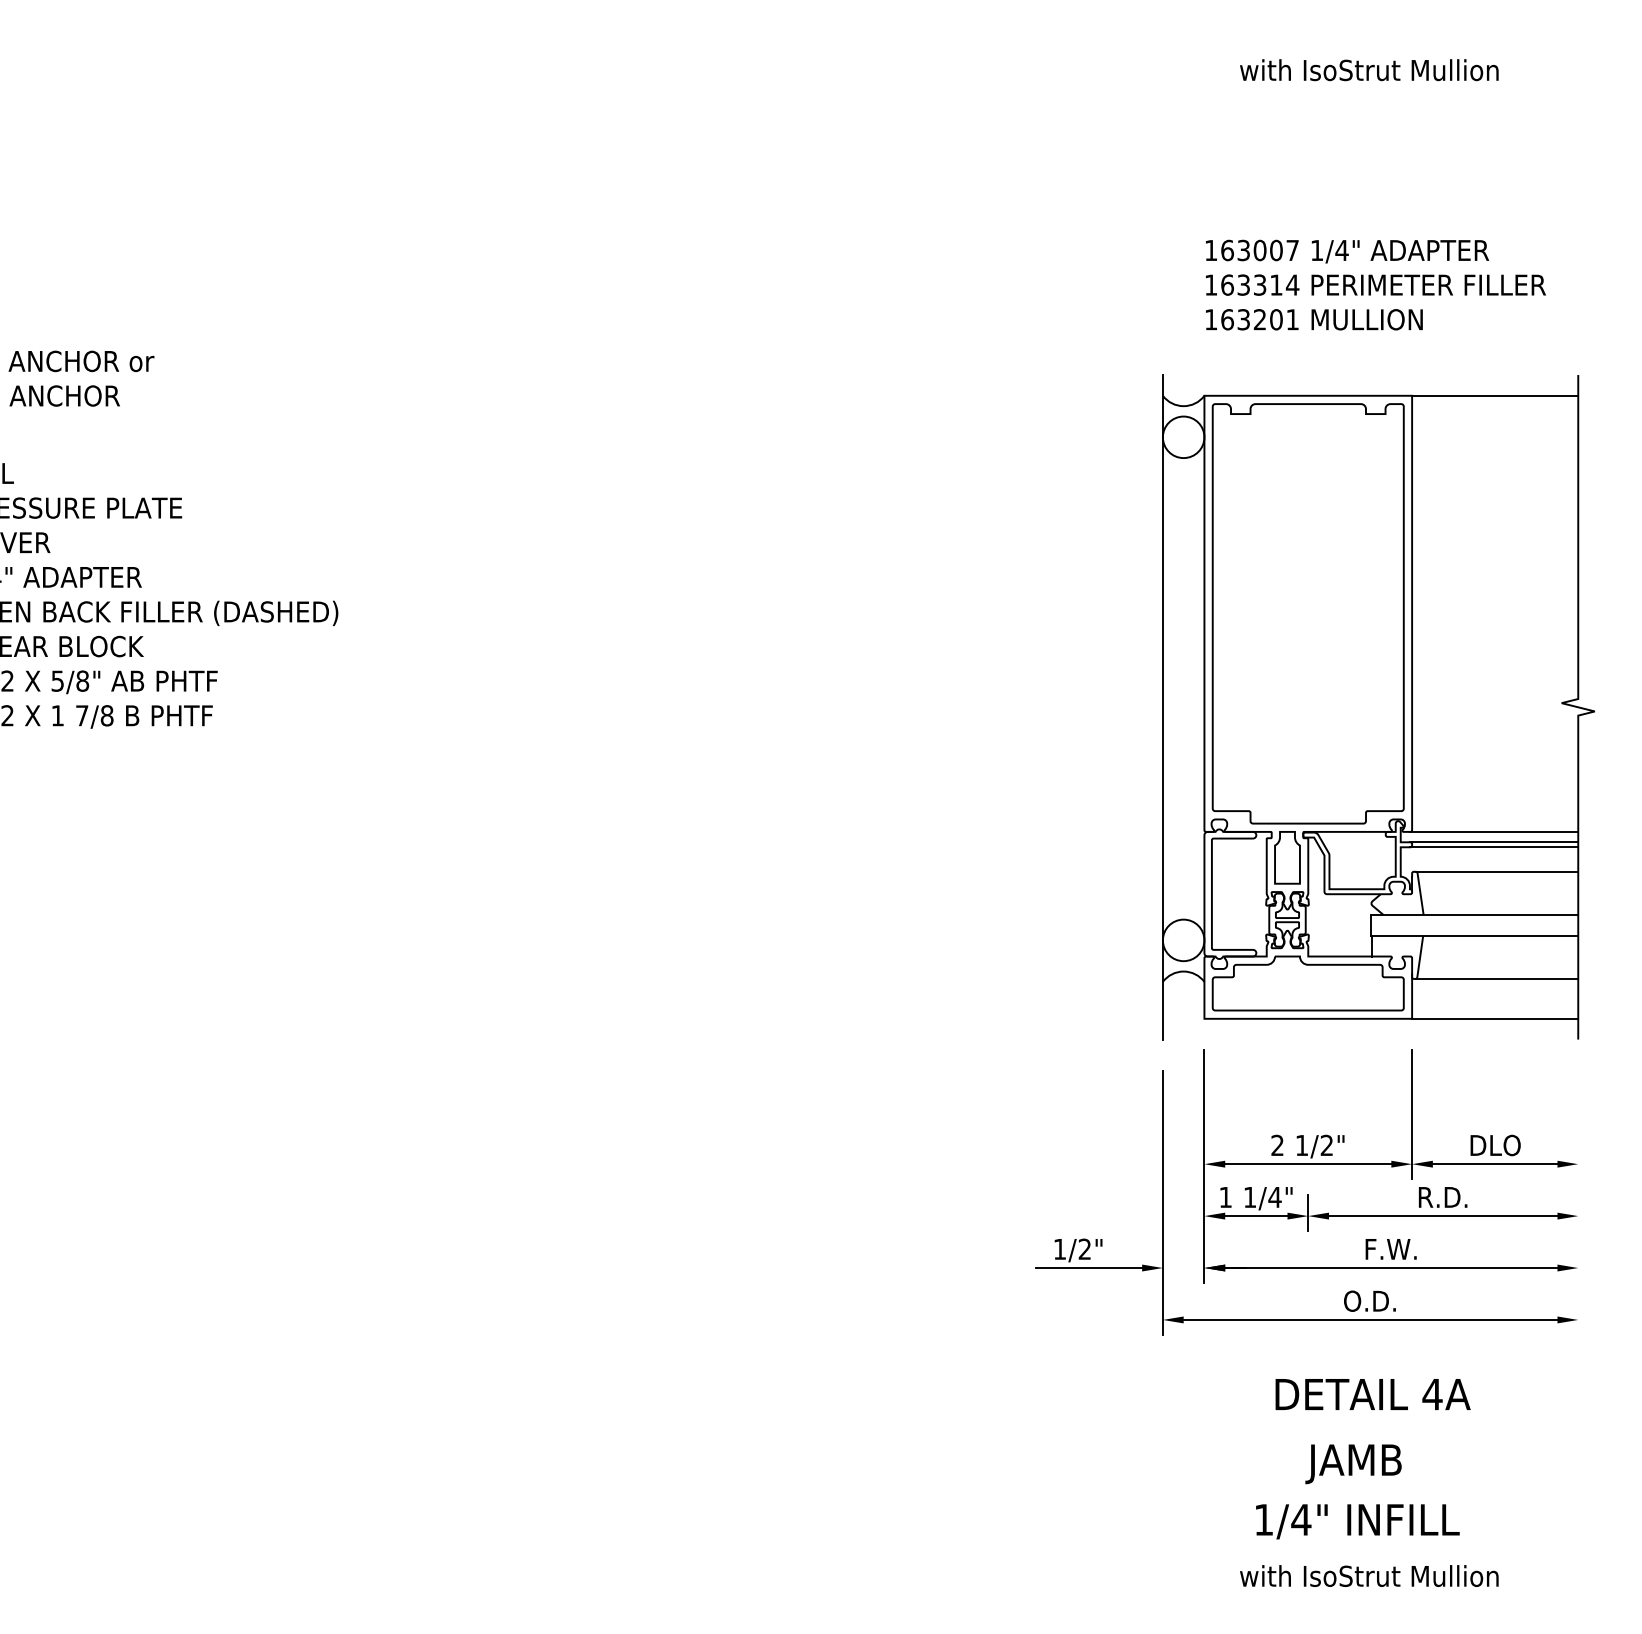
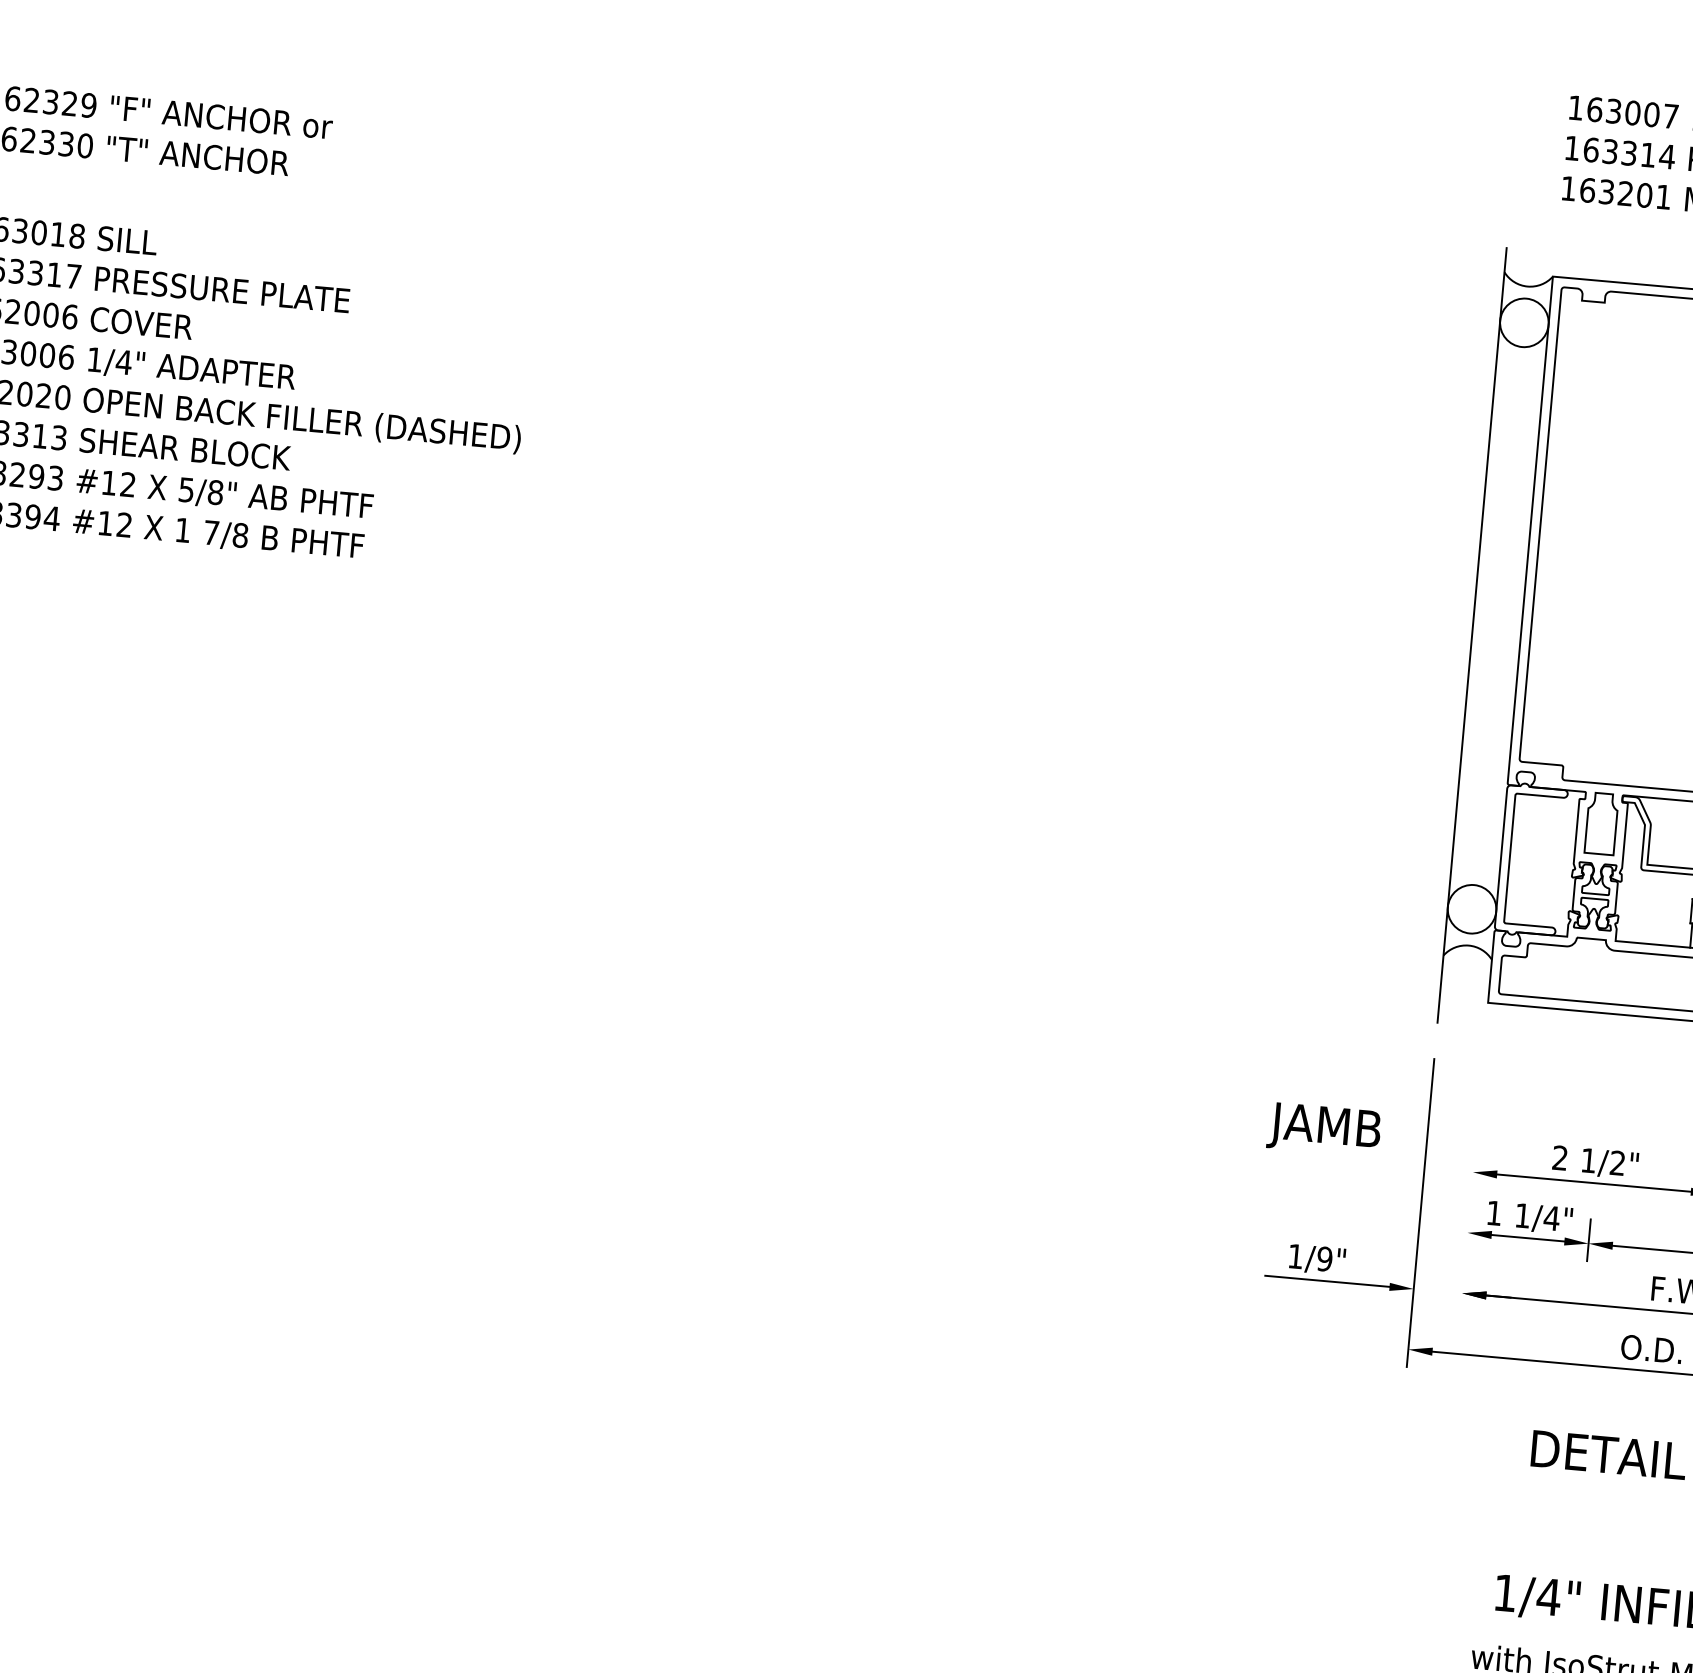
line: (1204, 1165) -> (1472, 1173), removed
text: (1084, 1249) -> (1324, 1259), 1/2" -> 1/9"
text: (1353, 1464) -> (1324, 1130), moved

